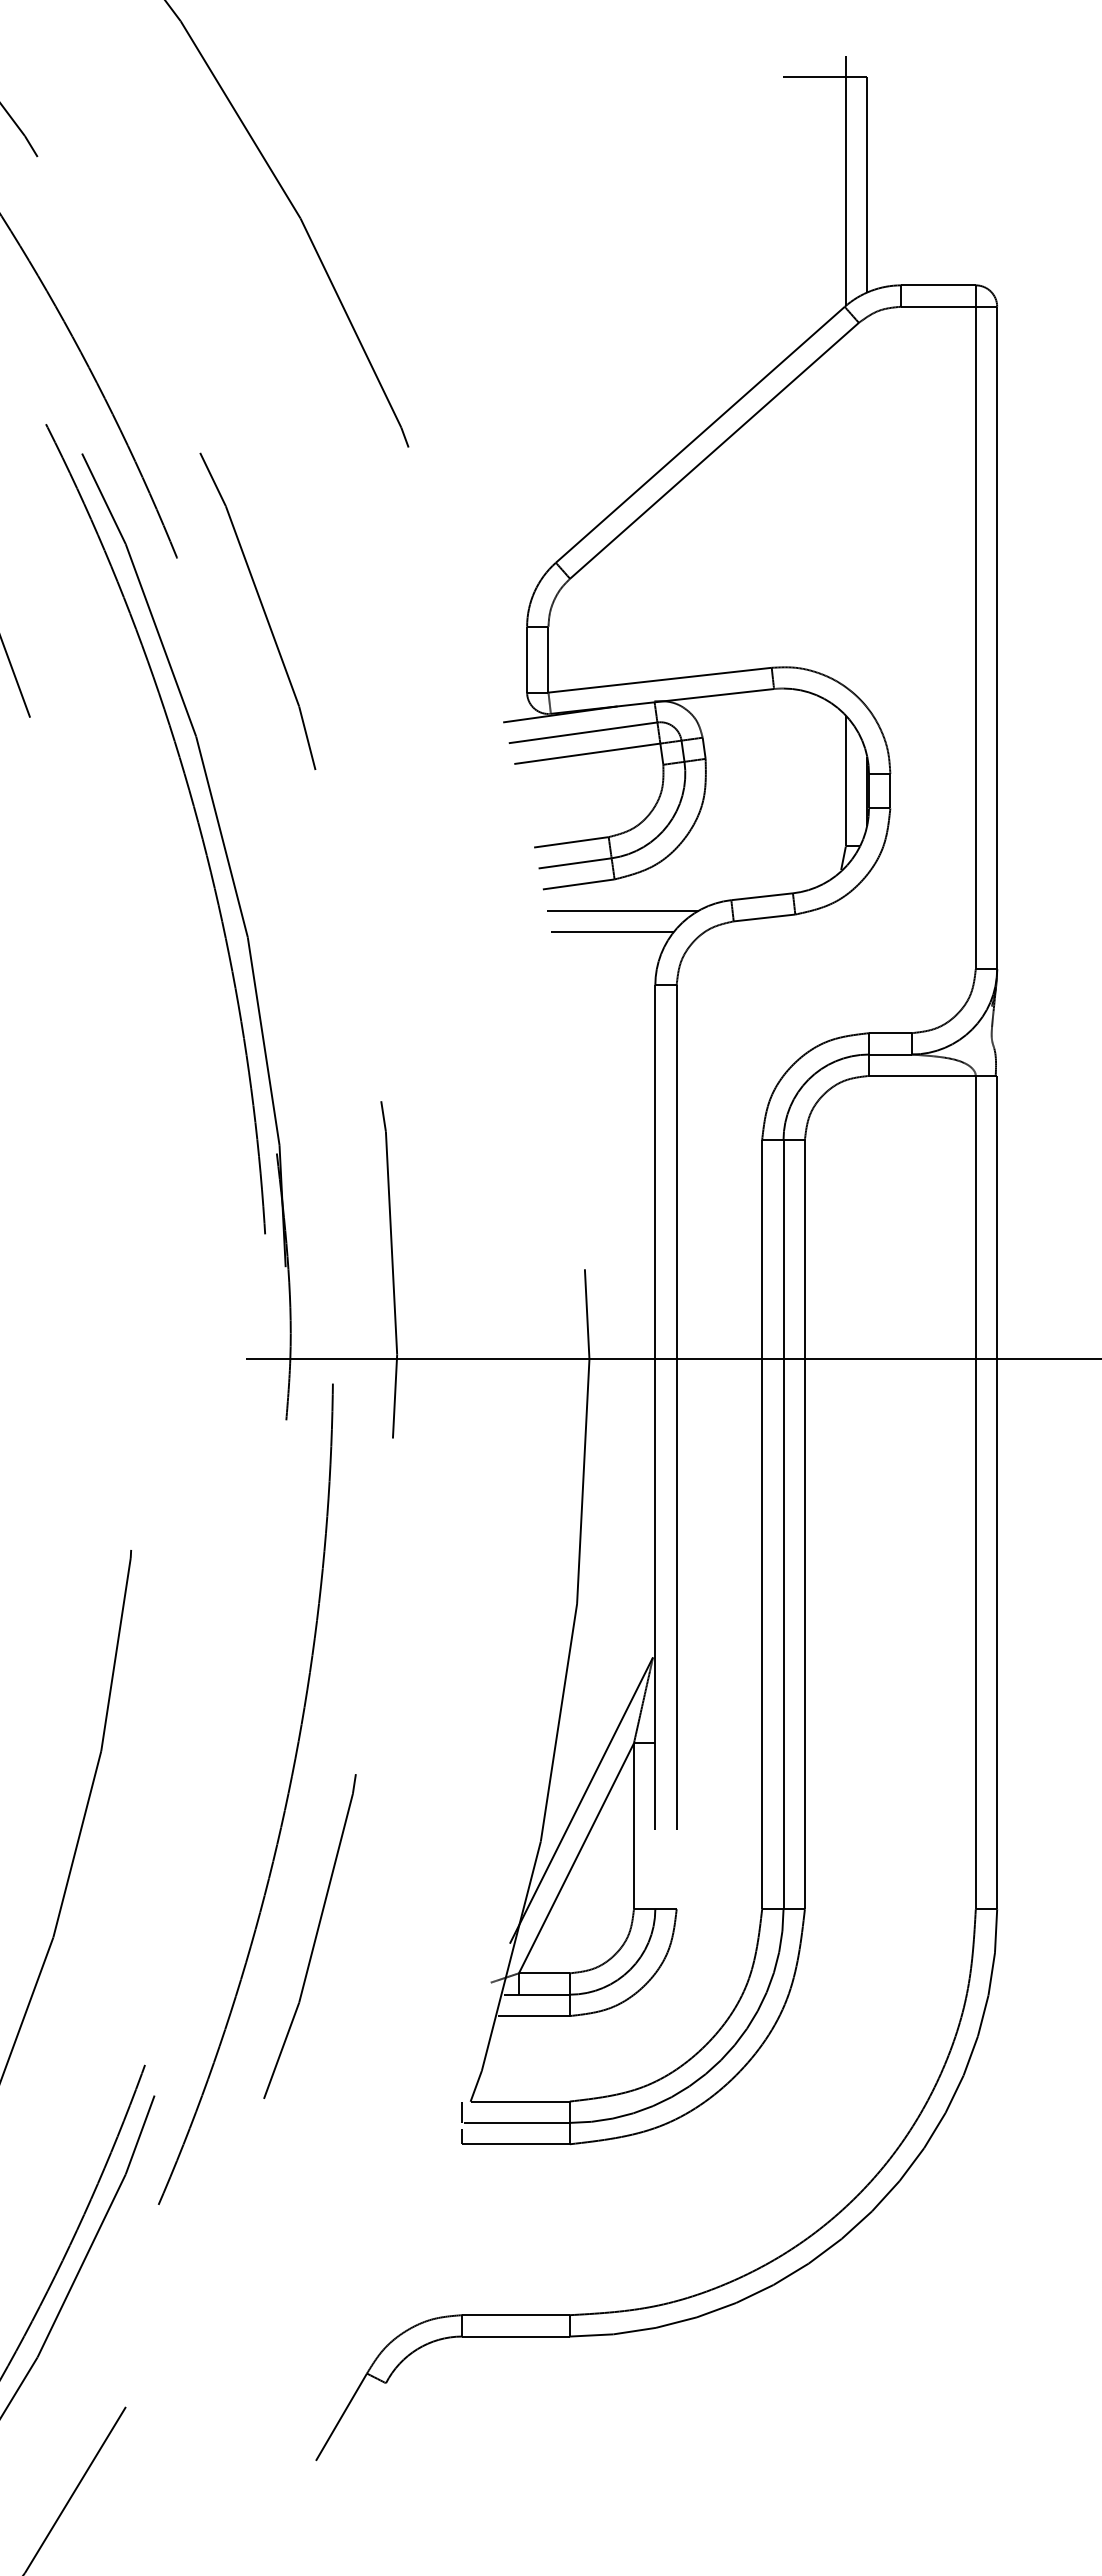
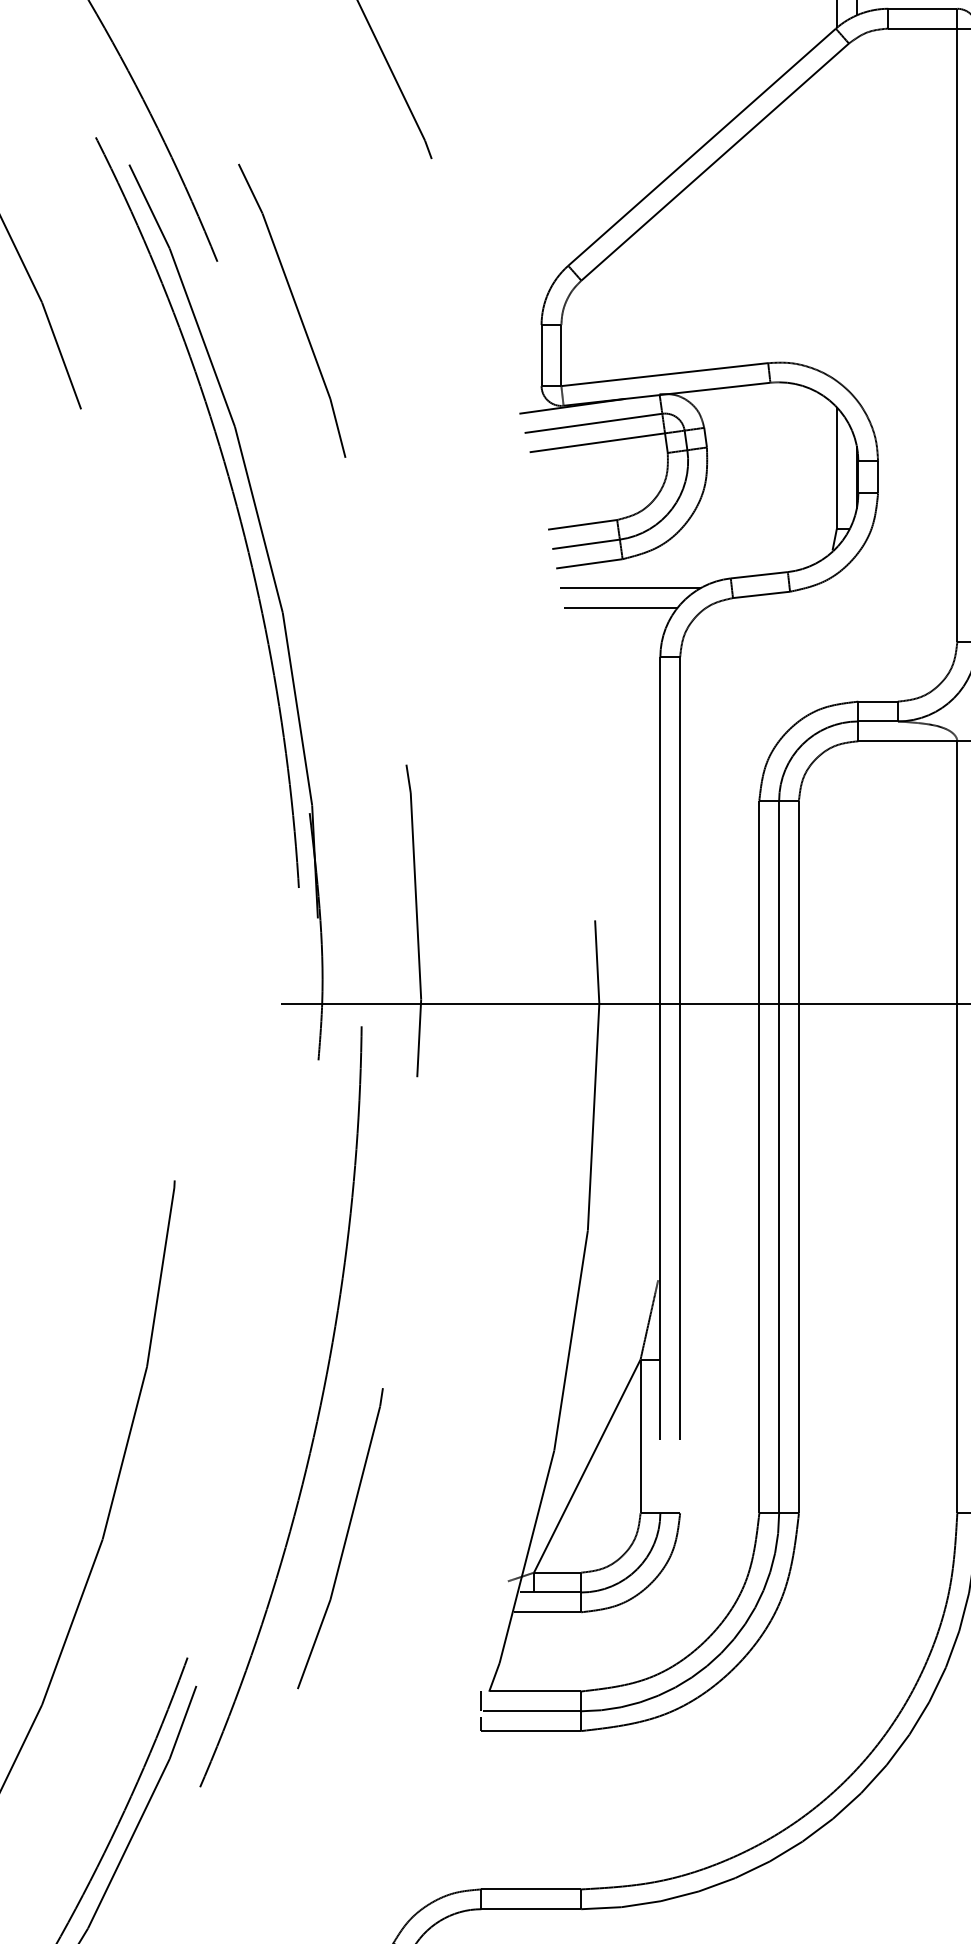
line: (581, 1800) -> (591, 1412), removed

